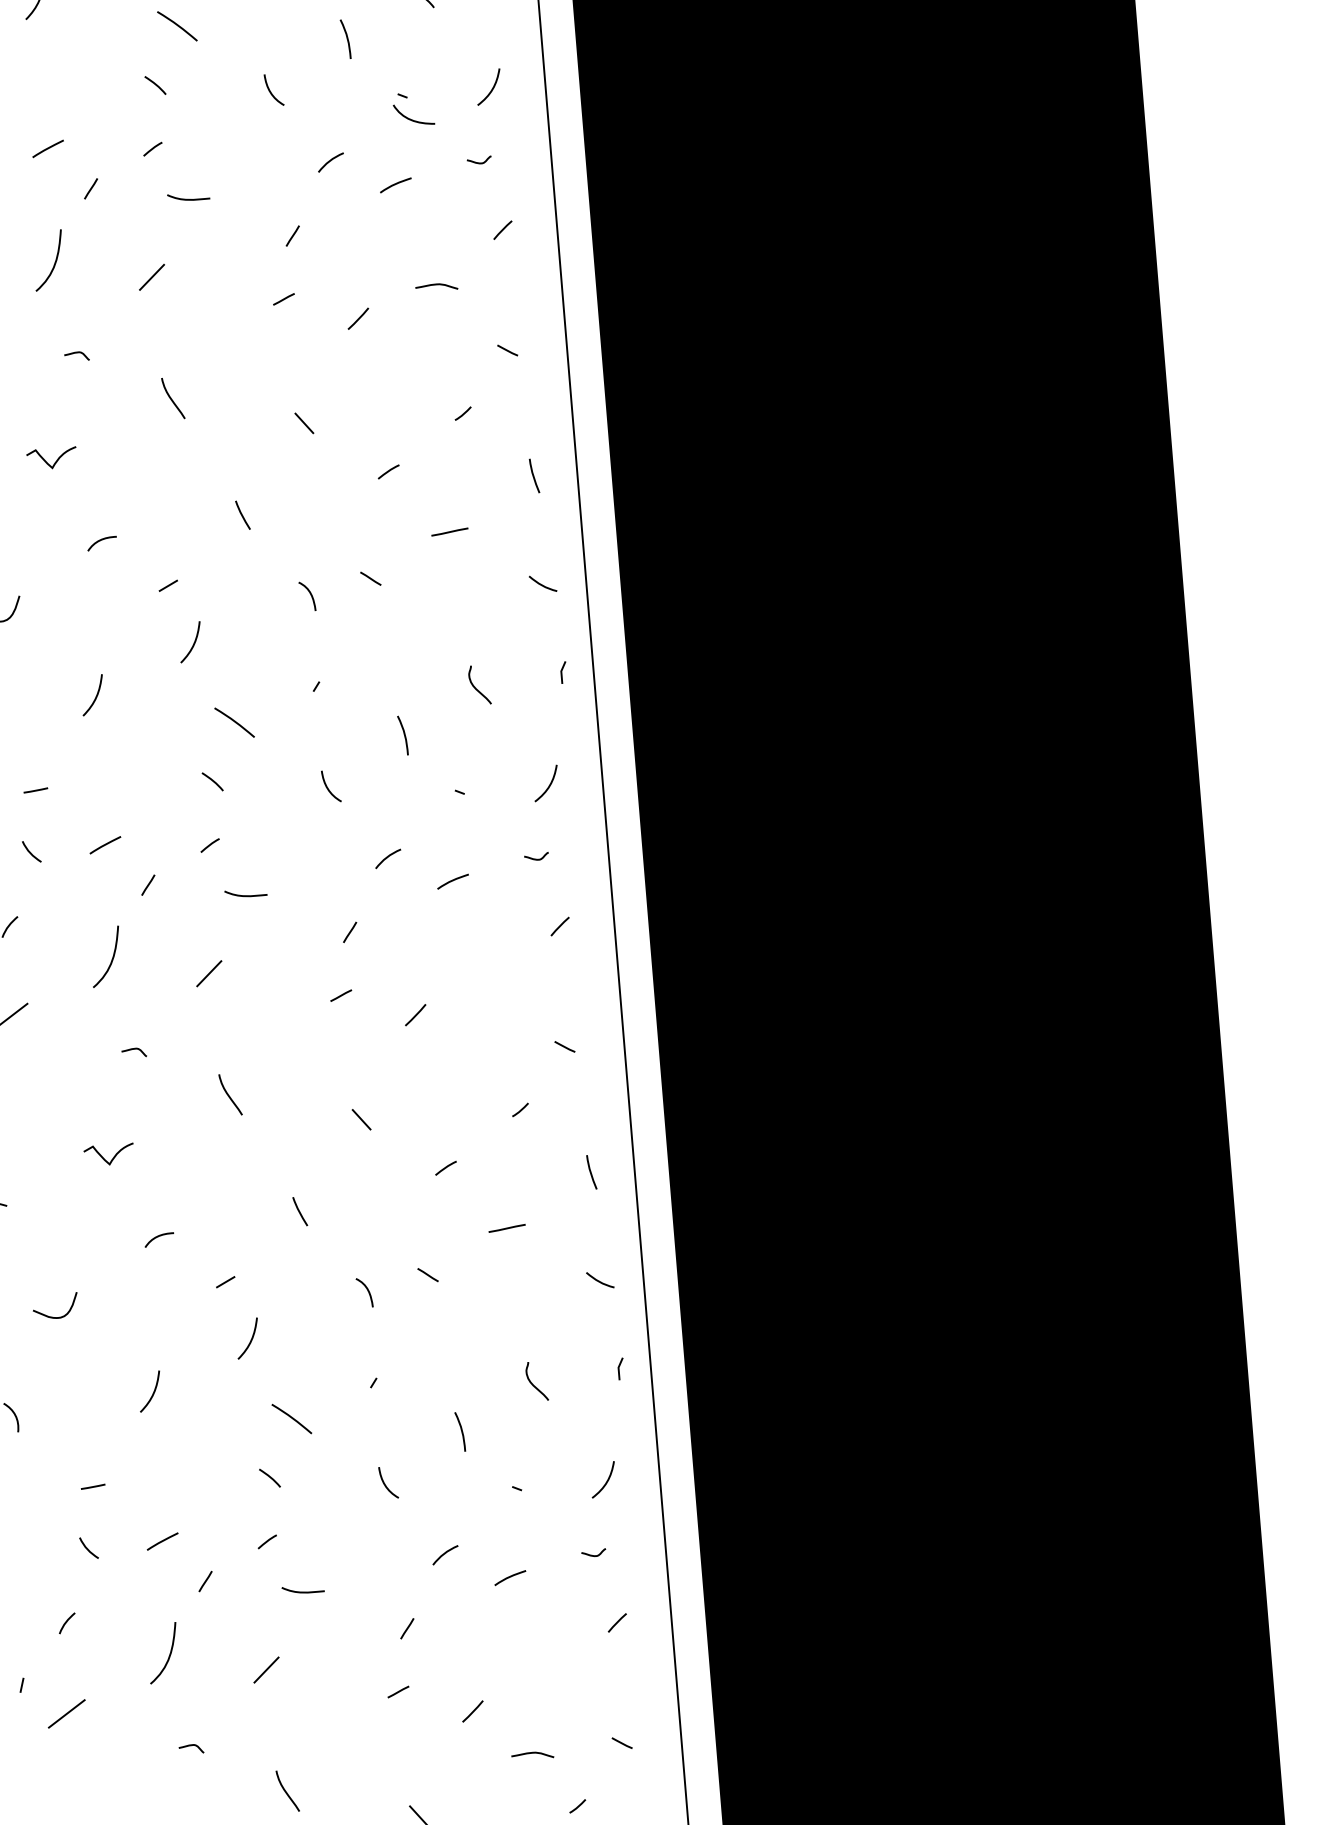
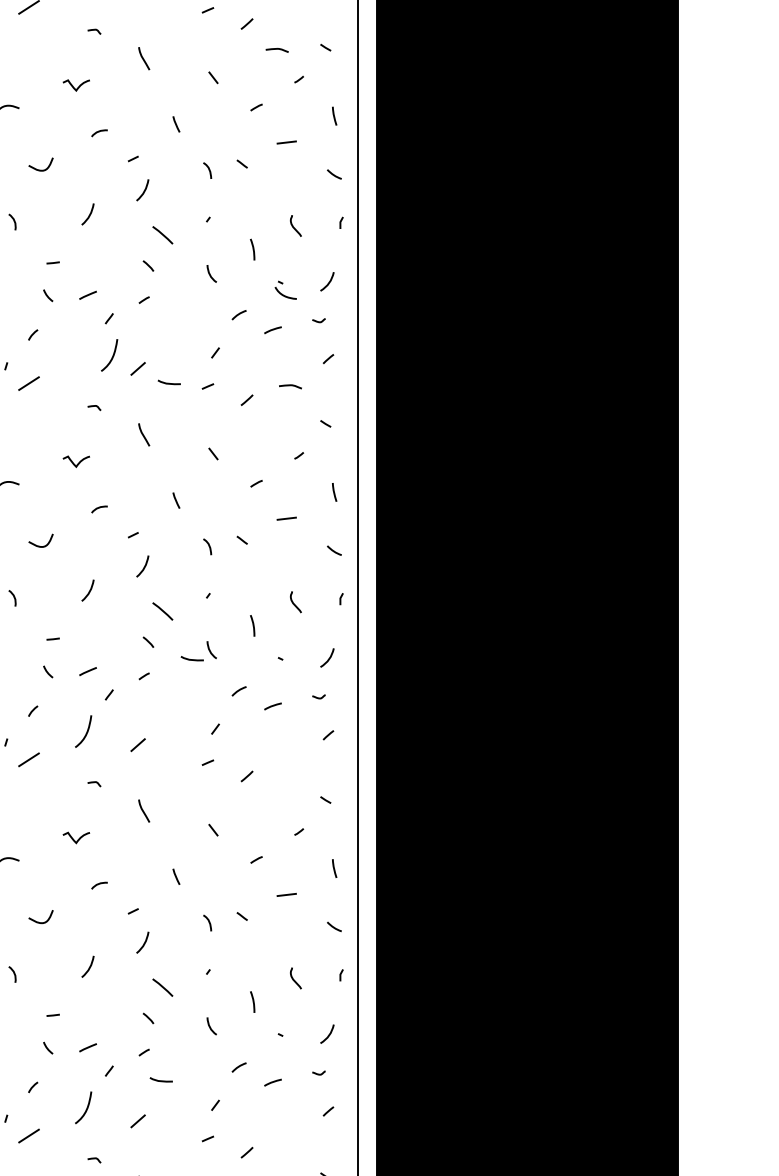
curve: (187, 197) -> (168, 382), moved
curve: (52, 264) -> (111, 357), moved
line: (244, 895) -> (191, 659), moved

